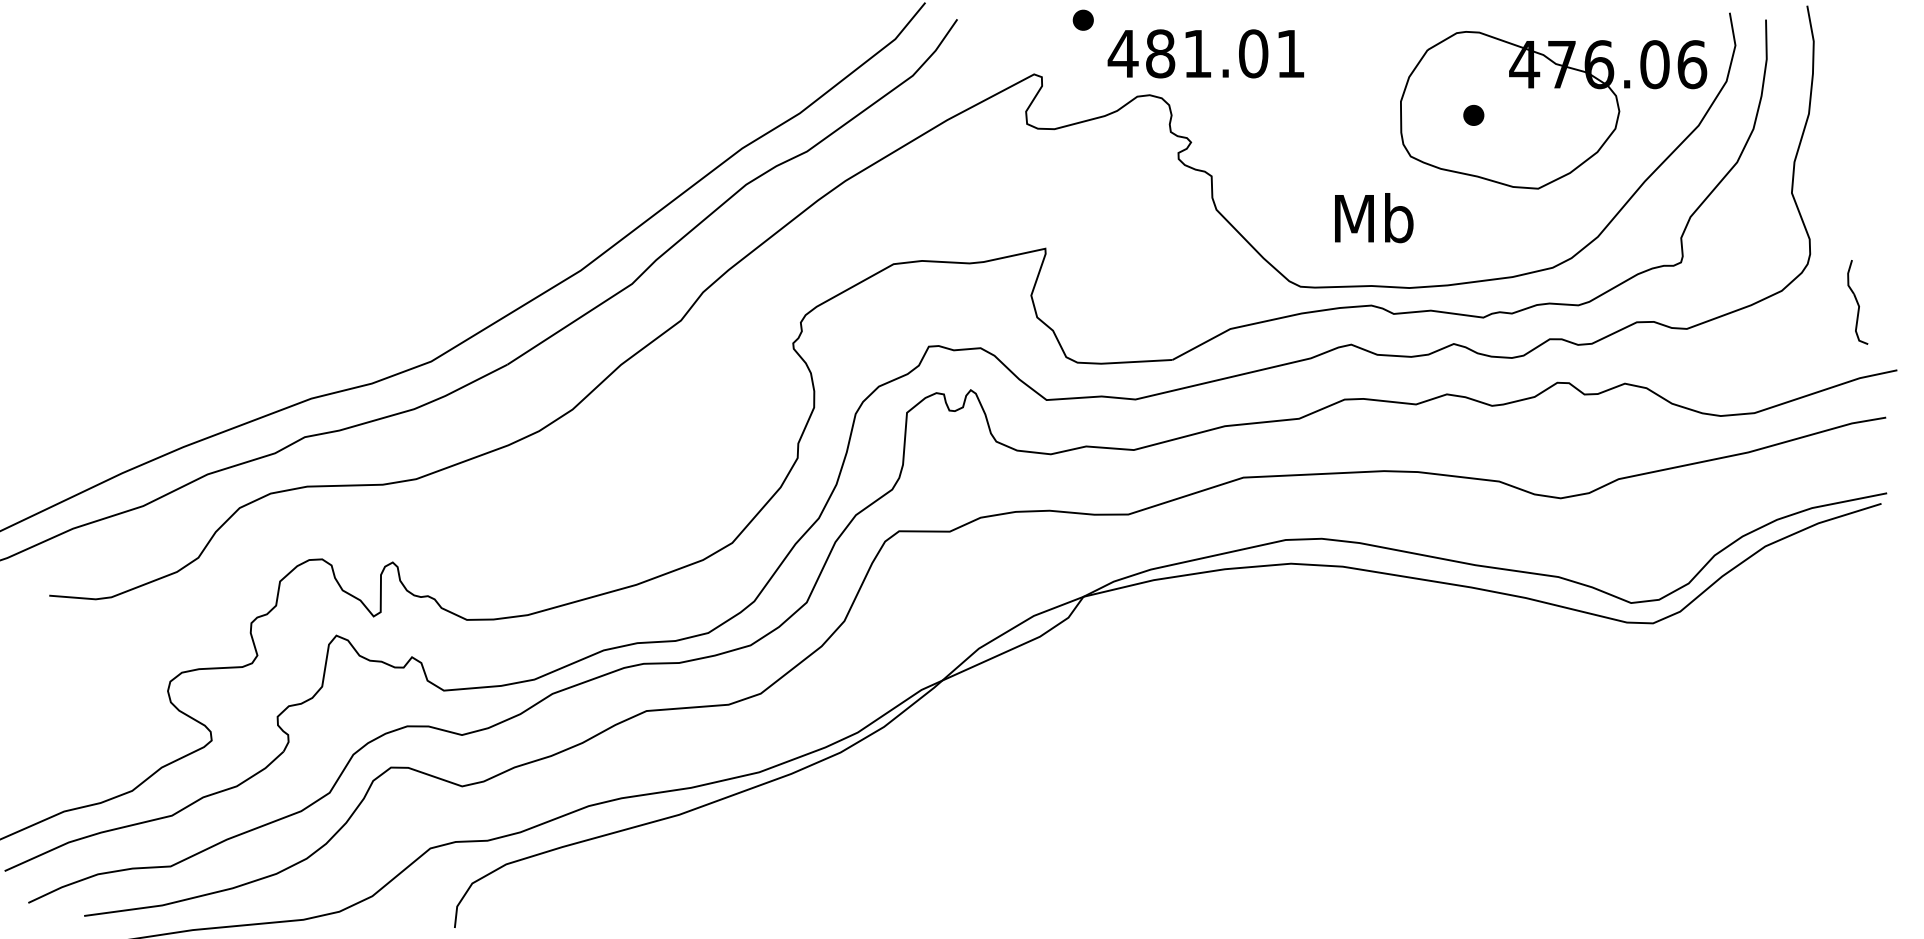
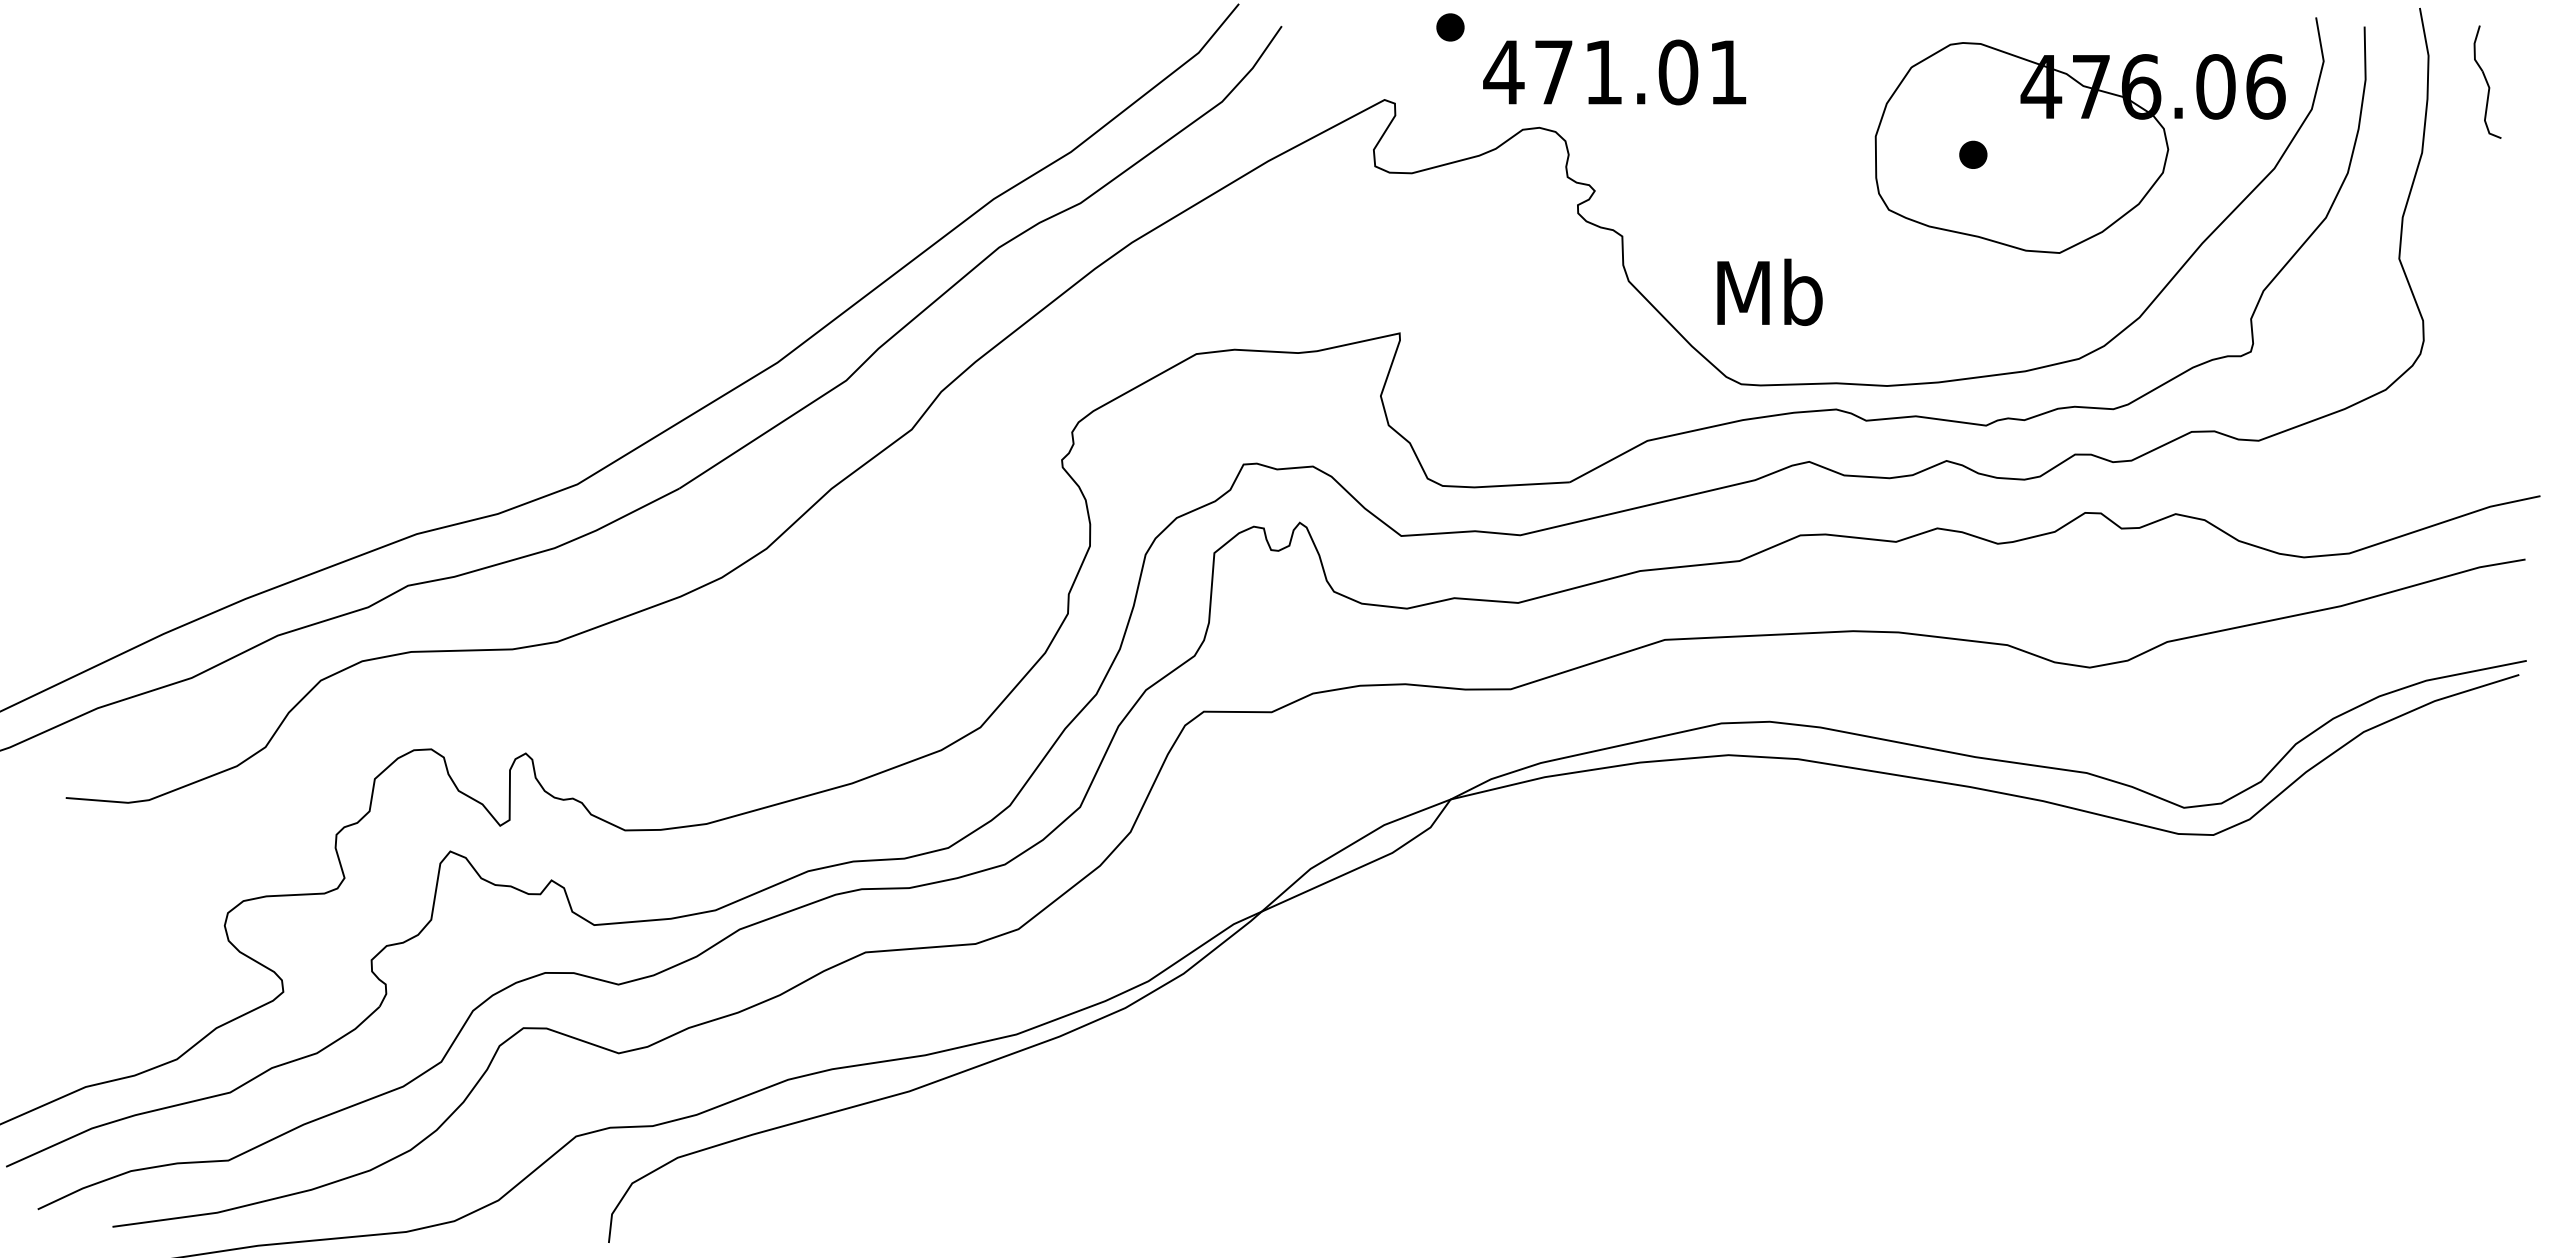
text: (1160, 53) -> (1553, 72), 481.01 -> 471.01
text: (1373, 217) -> (1769, 291), moved
part: (1857, 301) -> (2487, 81), moved

